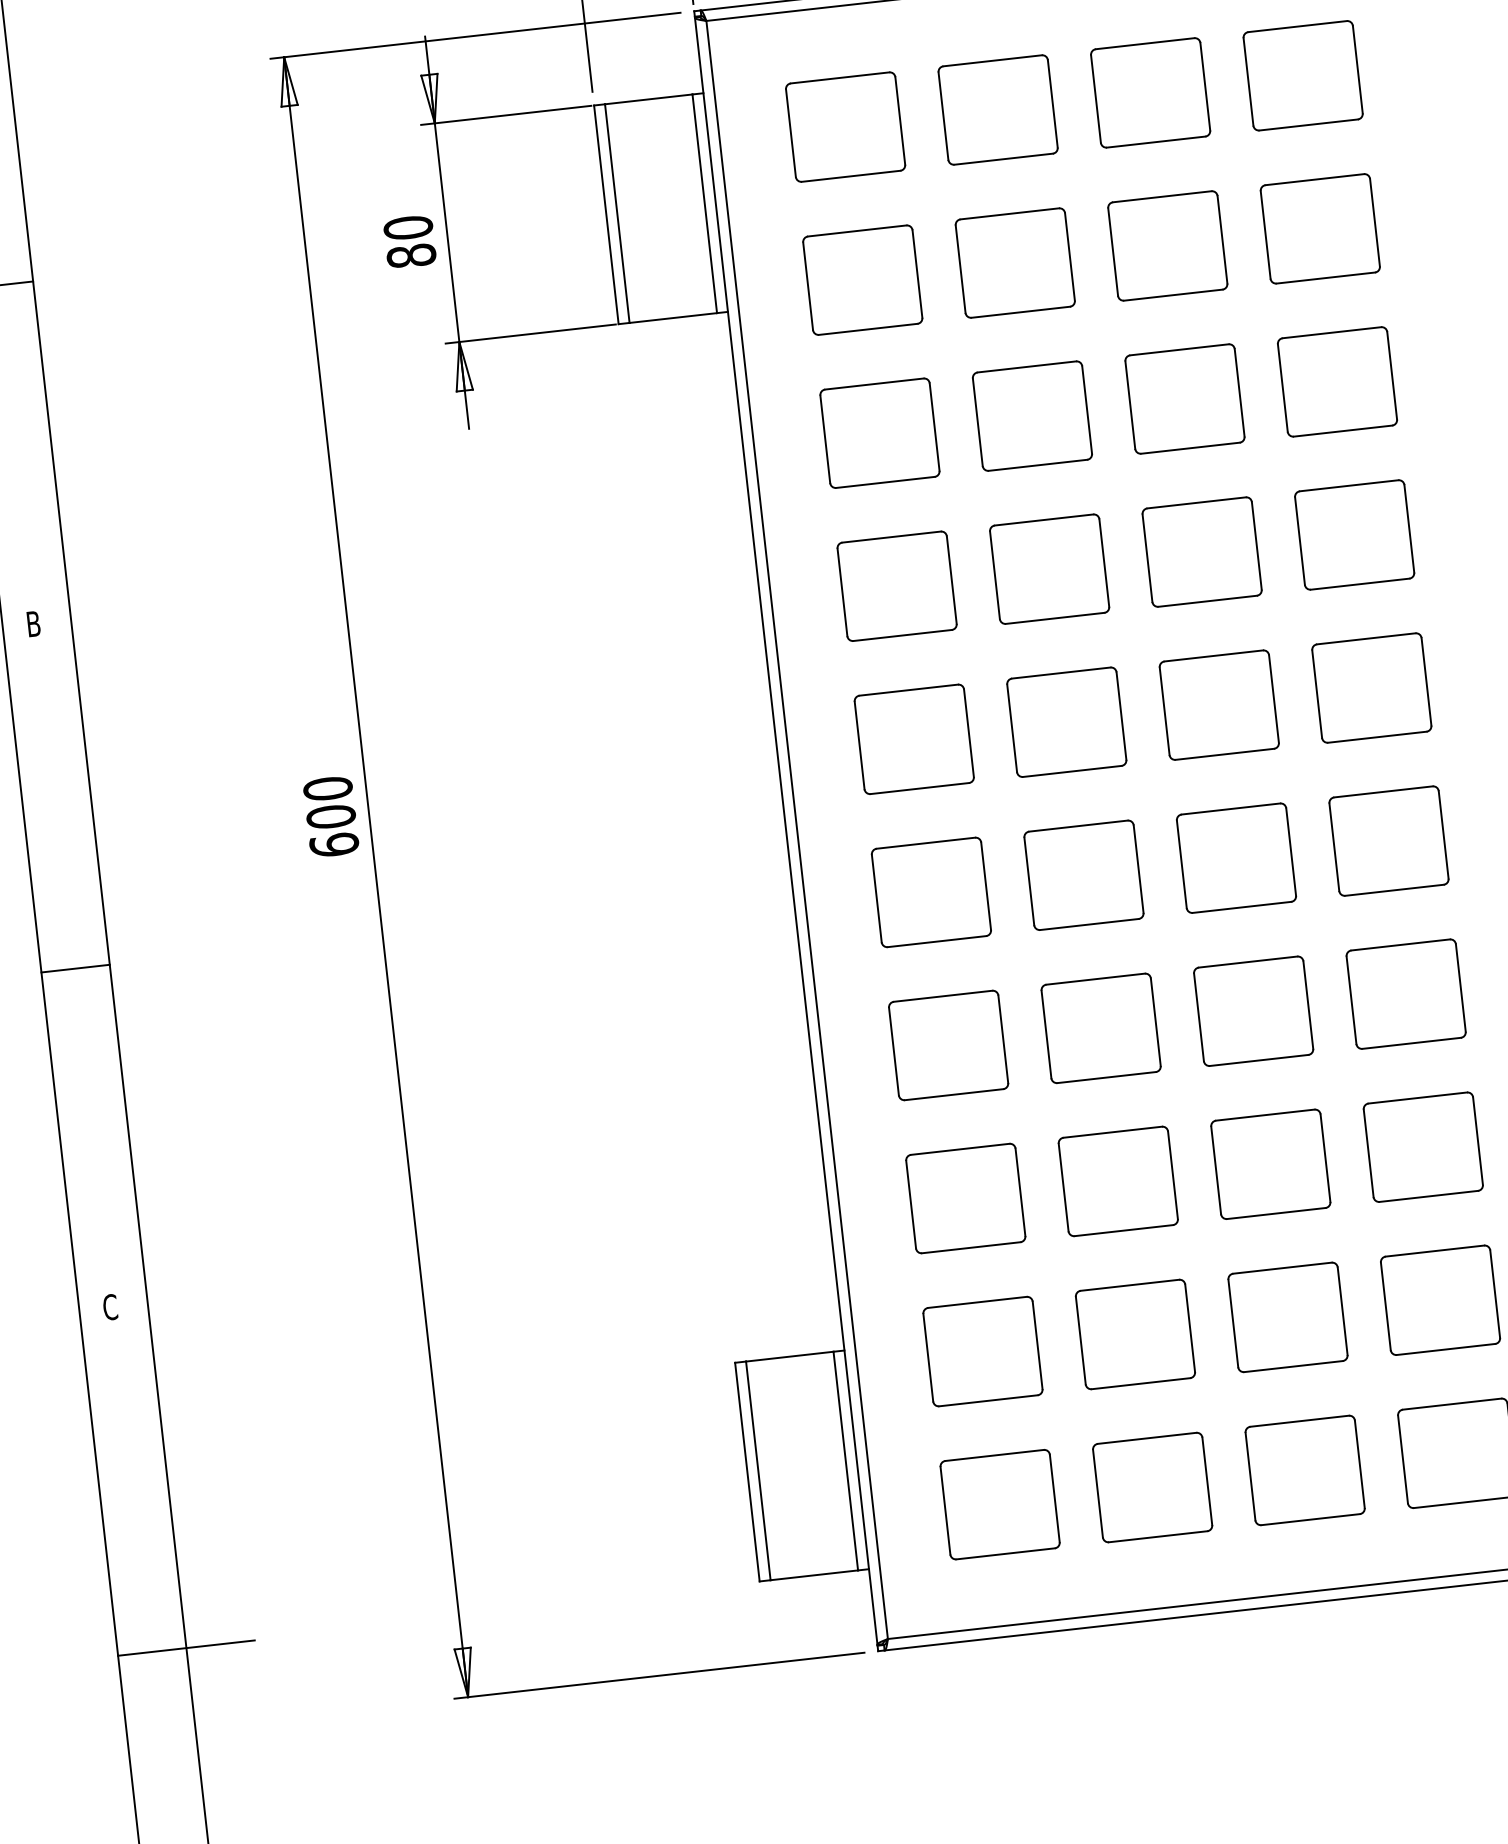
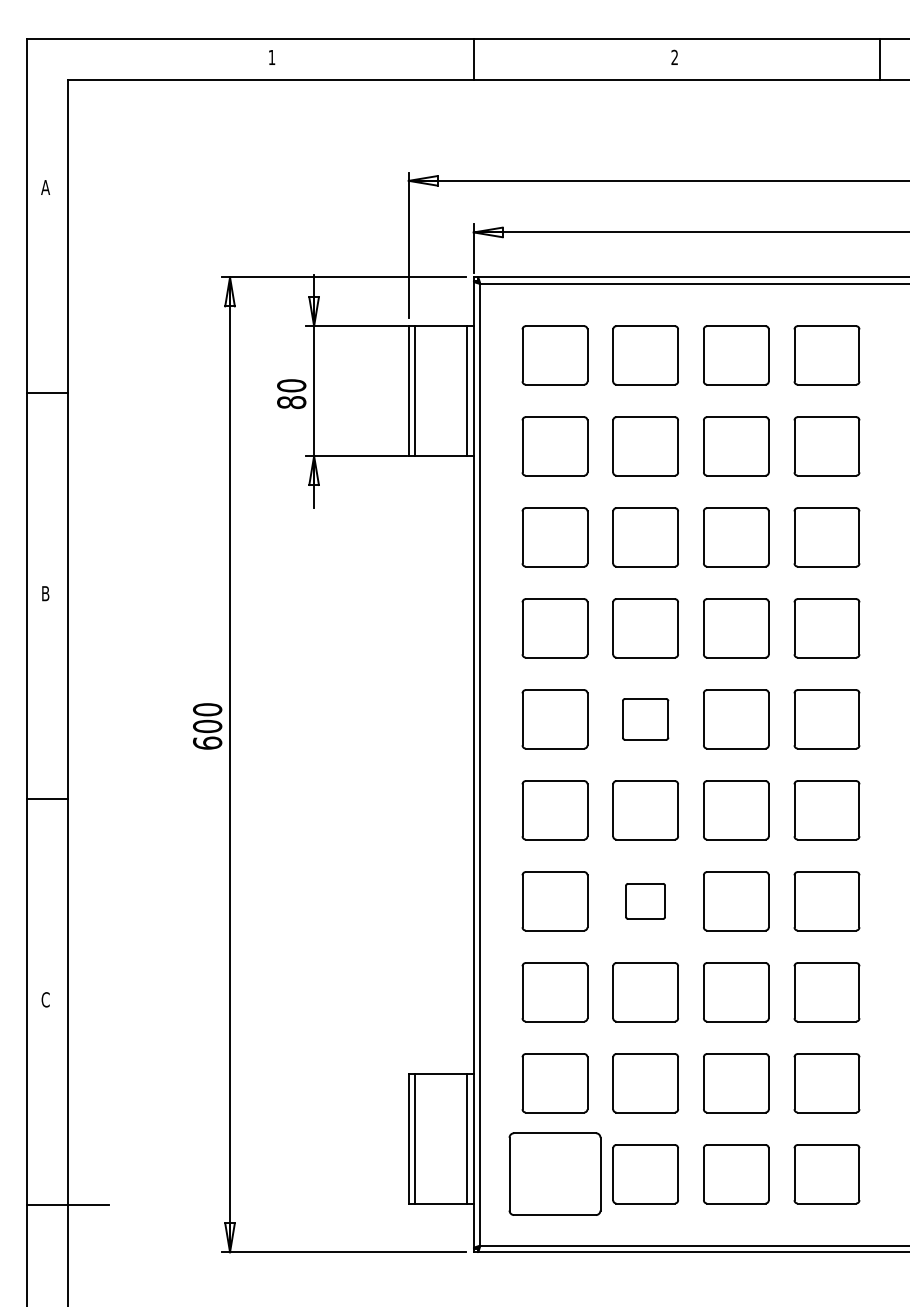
part: (1066, 722) -> (645, 719), size x0.7
part: (1100, 1028) -> (645, 901), size x0.6
part: (999, 1505) -> (554, 1174), size x1.4

